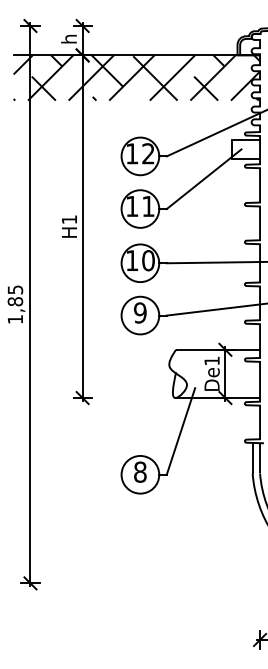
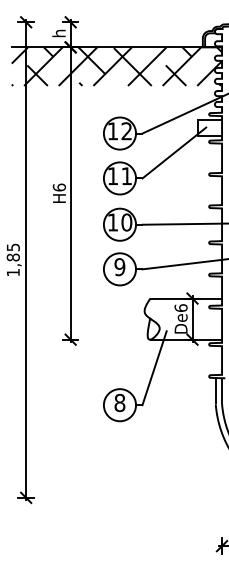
text: (69, 219) -> (59, 187), H1 -> H6
text: (211, 360) -> (180, 307), De1 -> De6

